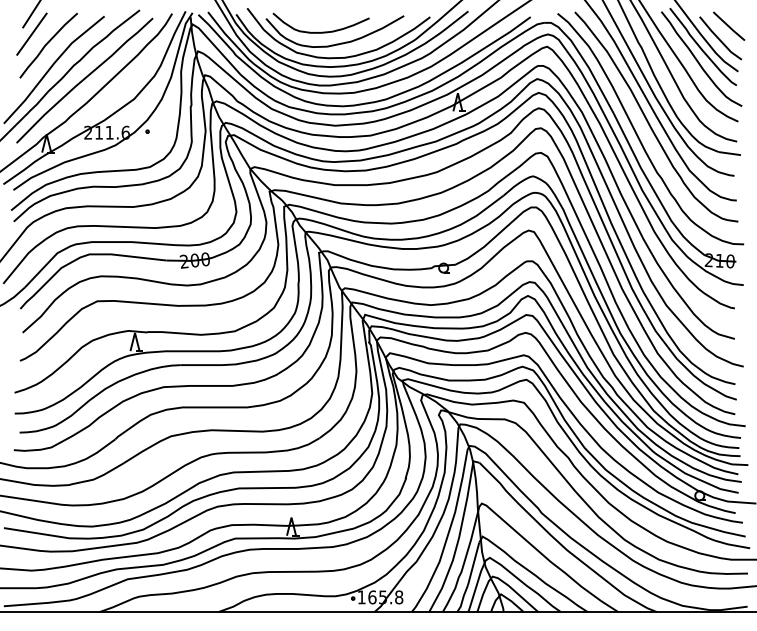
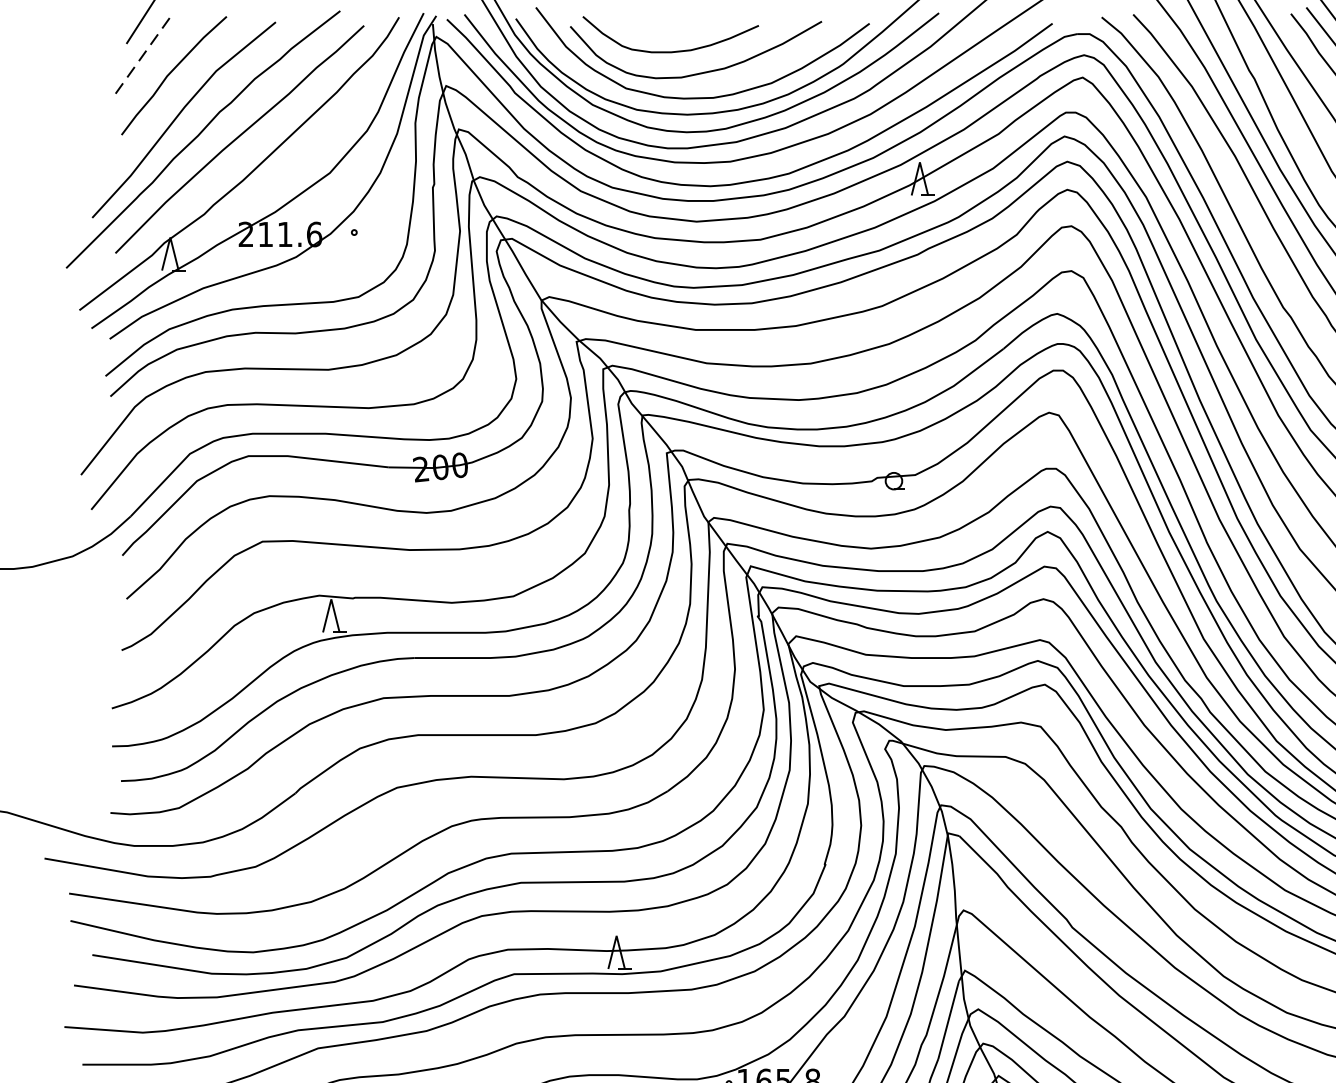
line: (32, 33) -> (144, 53), solid -> dashed

